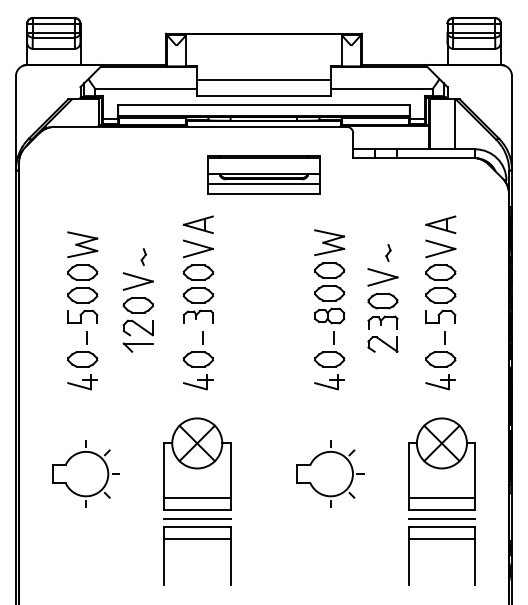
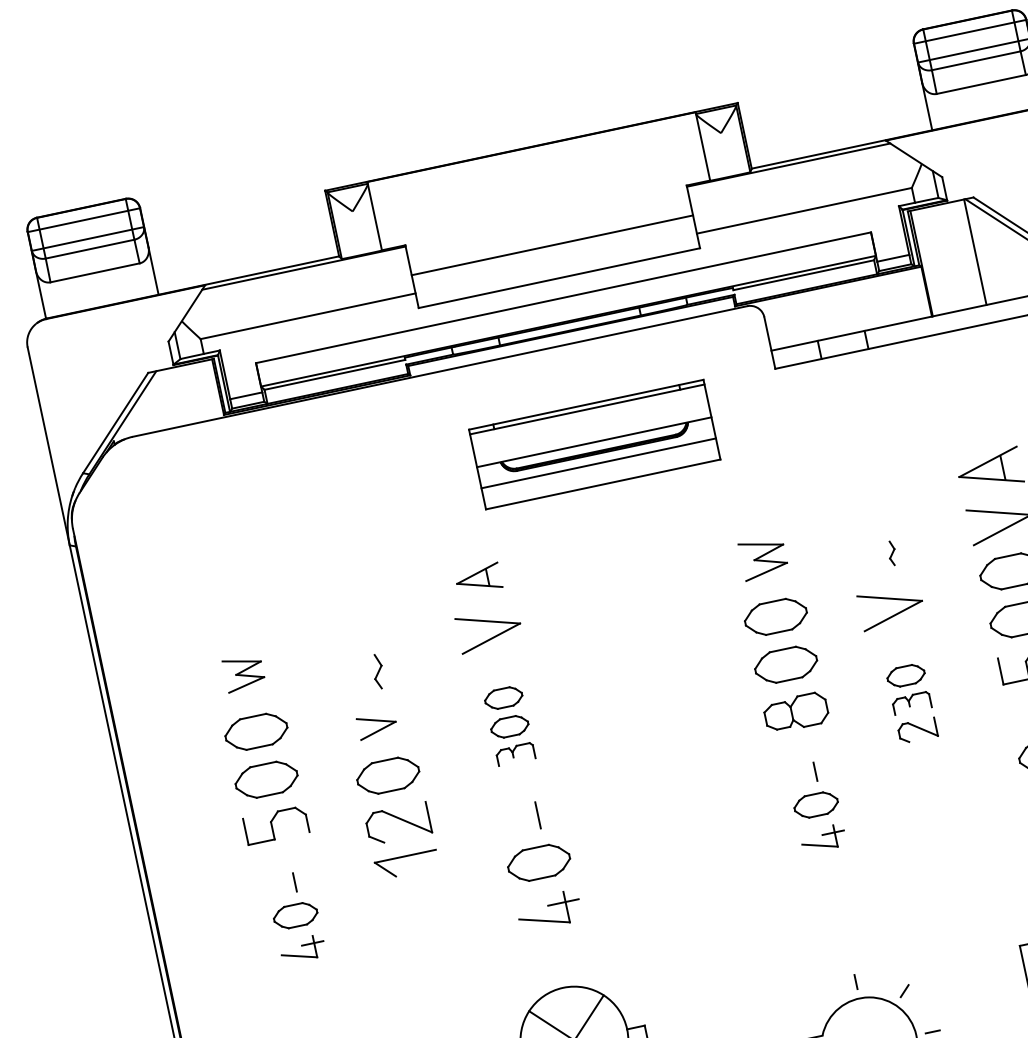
part: (197, 224) -> (476, 578), size x0.7
part: (329, 242) -> (763, 557), size x0.7
part: (82, 244) -> (243, 672), size x0.6
part: (388, 252) -> (891, 552), size x0.7
part: (137, 281) -> (375, 725), size x0.6
part: (197, 293) -> (507, 724), size x0.6
part: (382, 322) -> (910, 702), size x0.6
part: (82, 360) -> (295, 917), size x0.7
part: (329, 360) -> (815, 806), size x0.7

